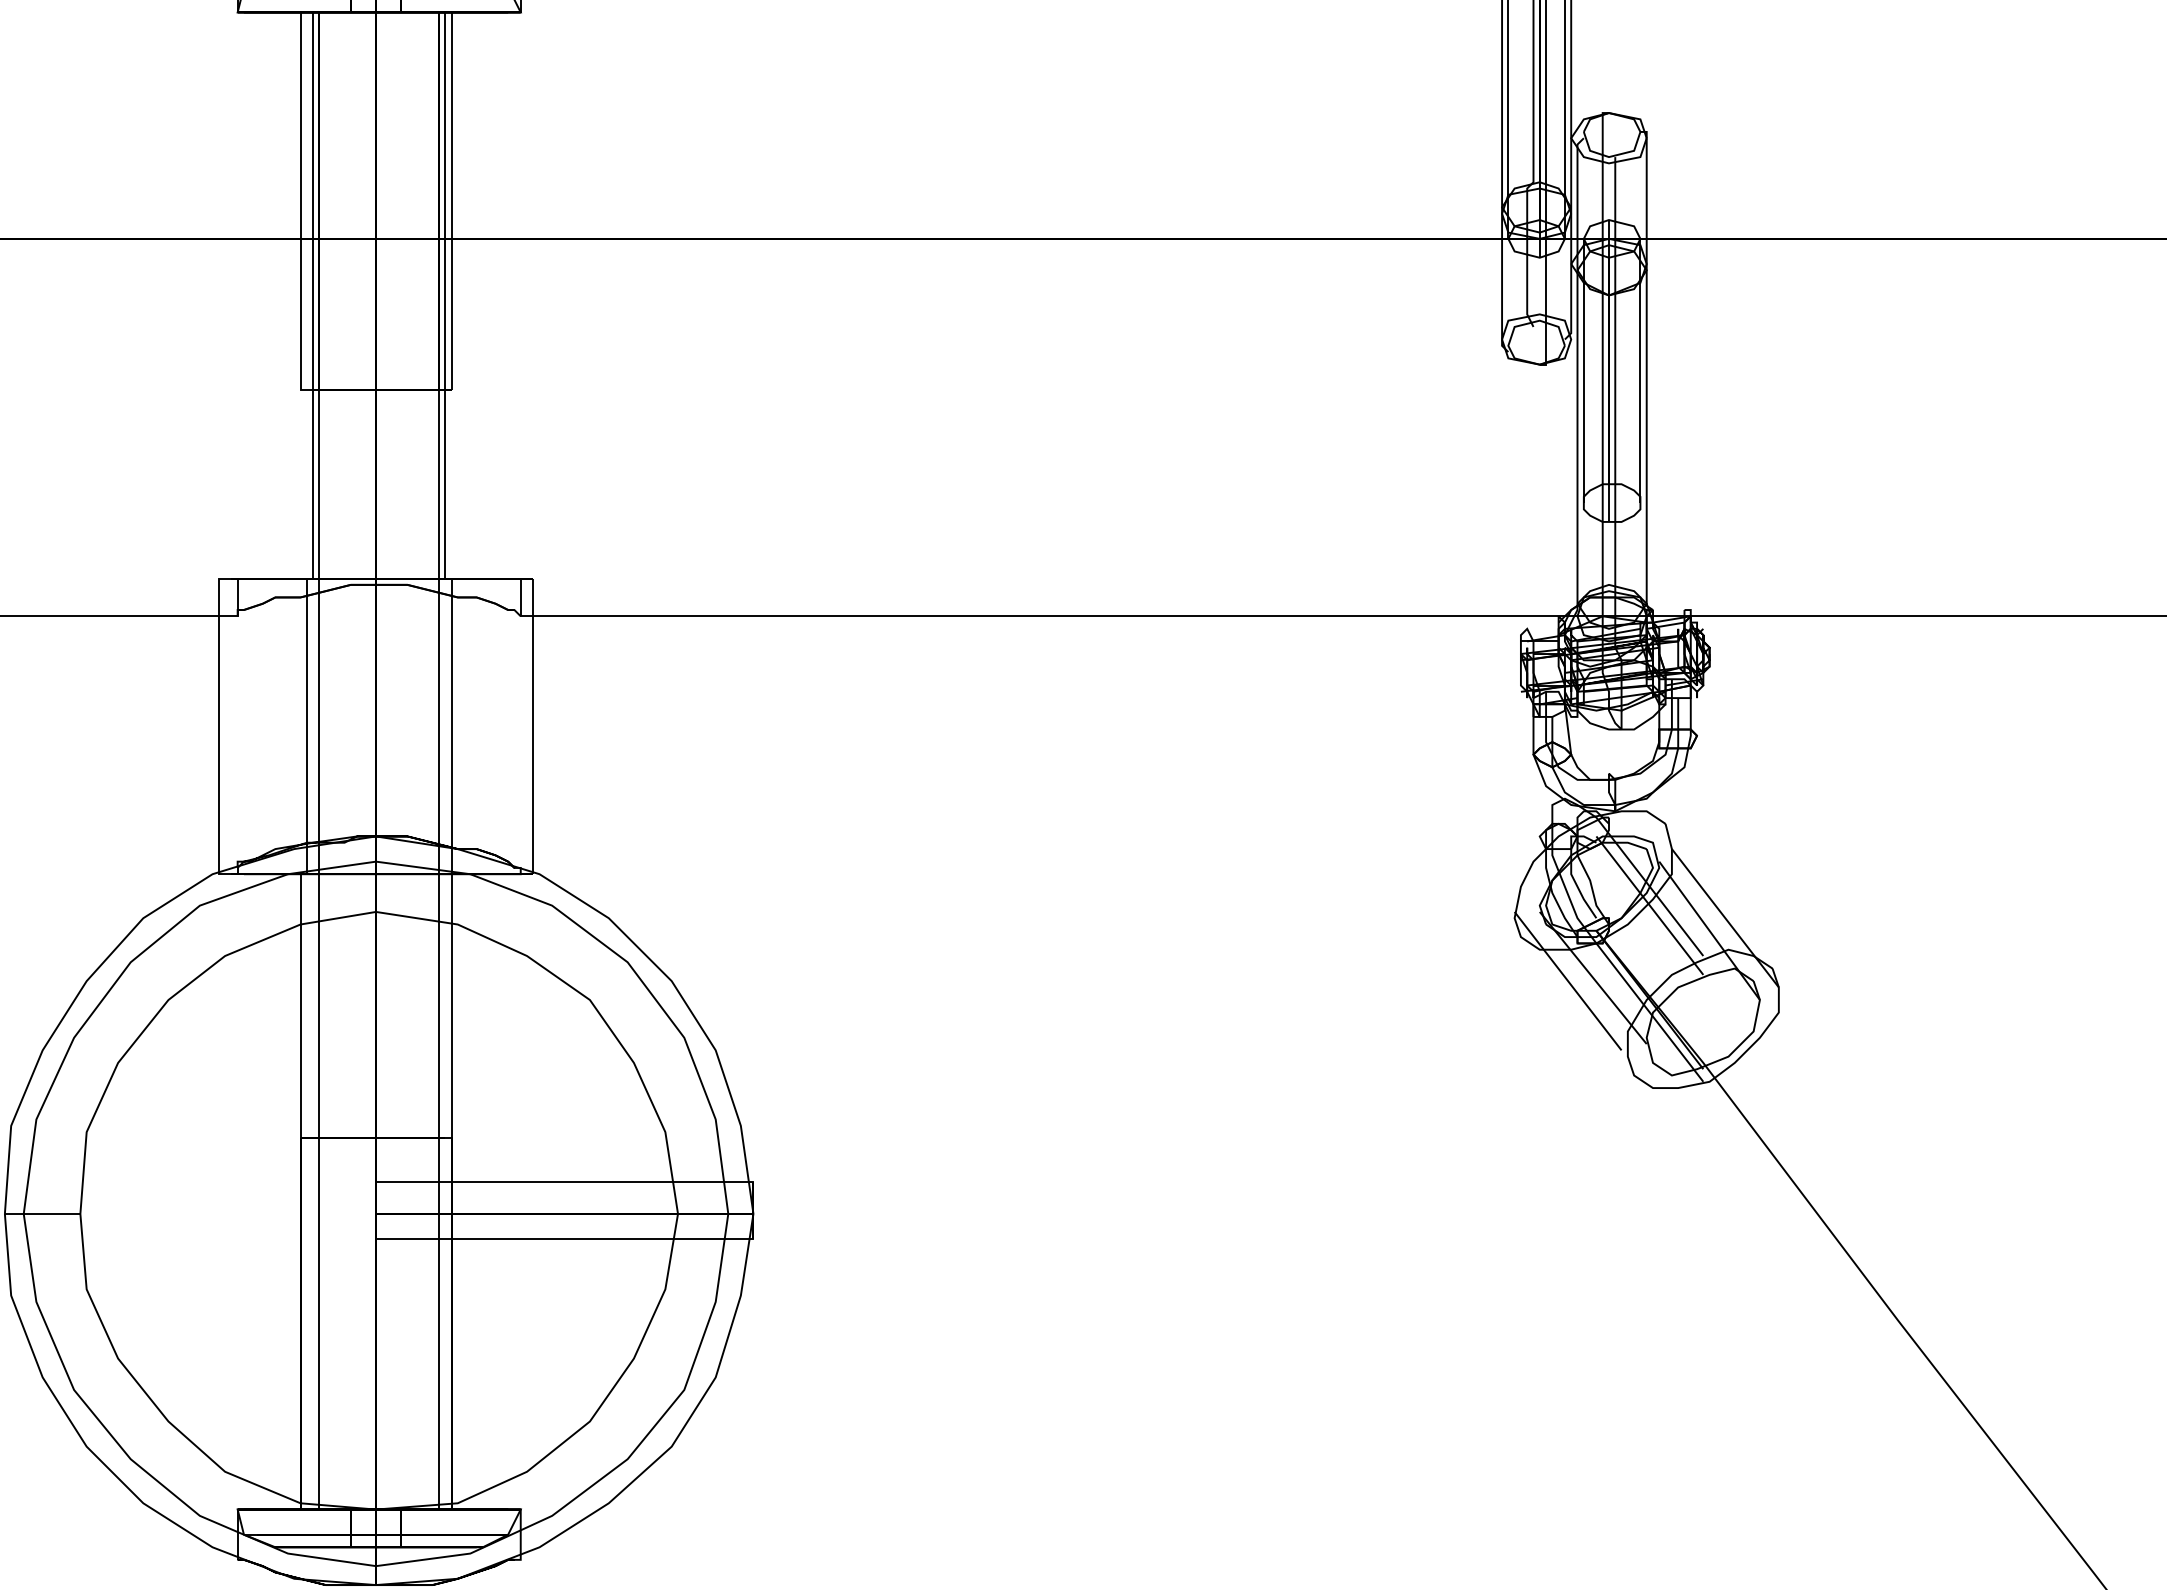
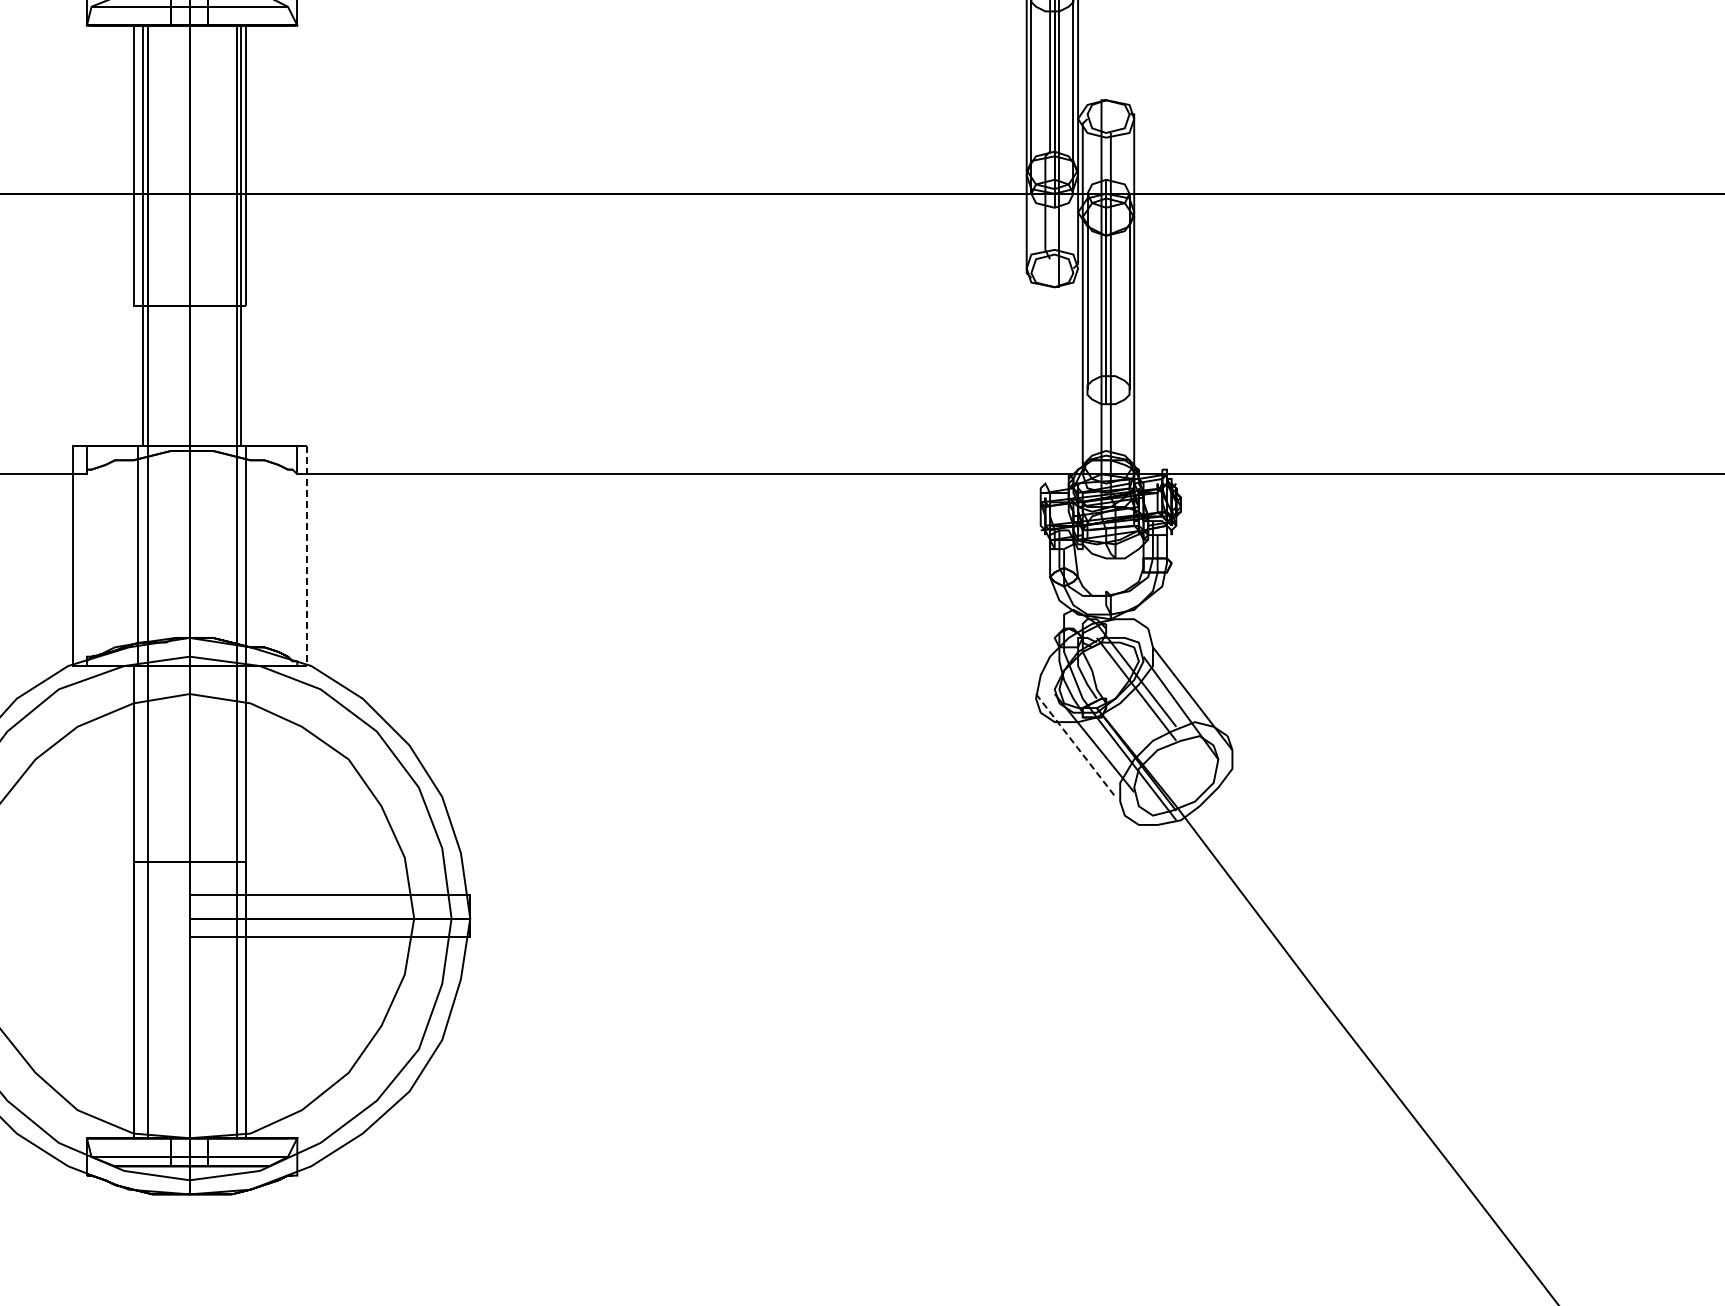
line: (533, 726) -> (306, 556), solid -> dashed
line: (1569, 981) -> (1076, 745), solid -> dashed

